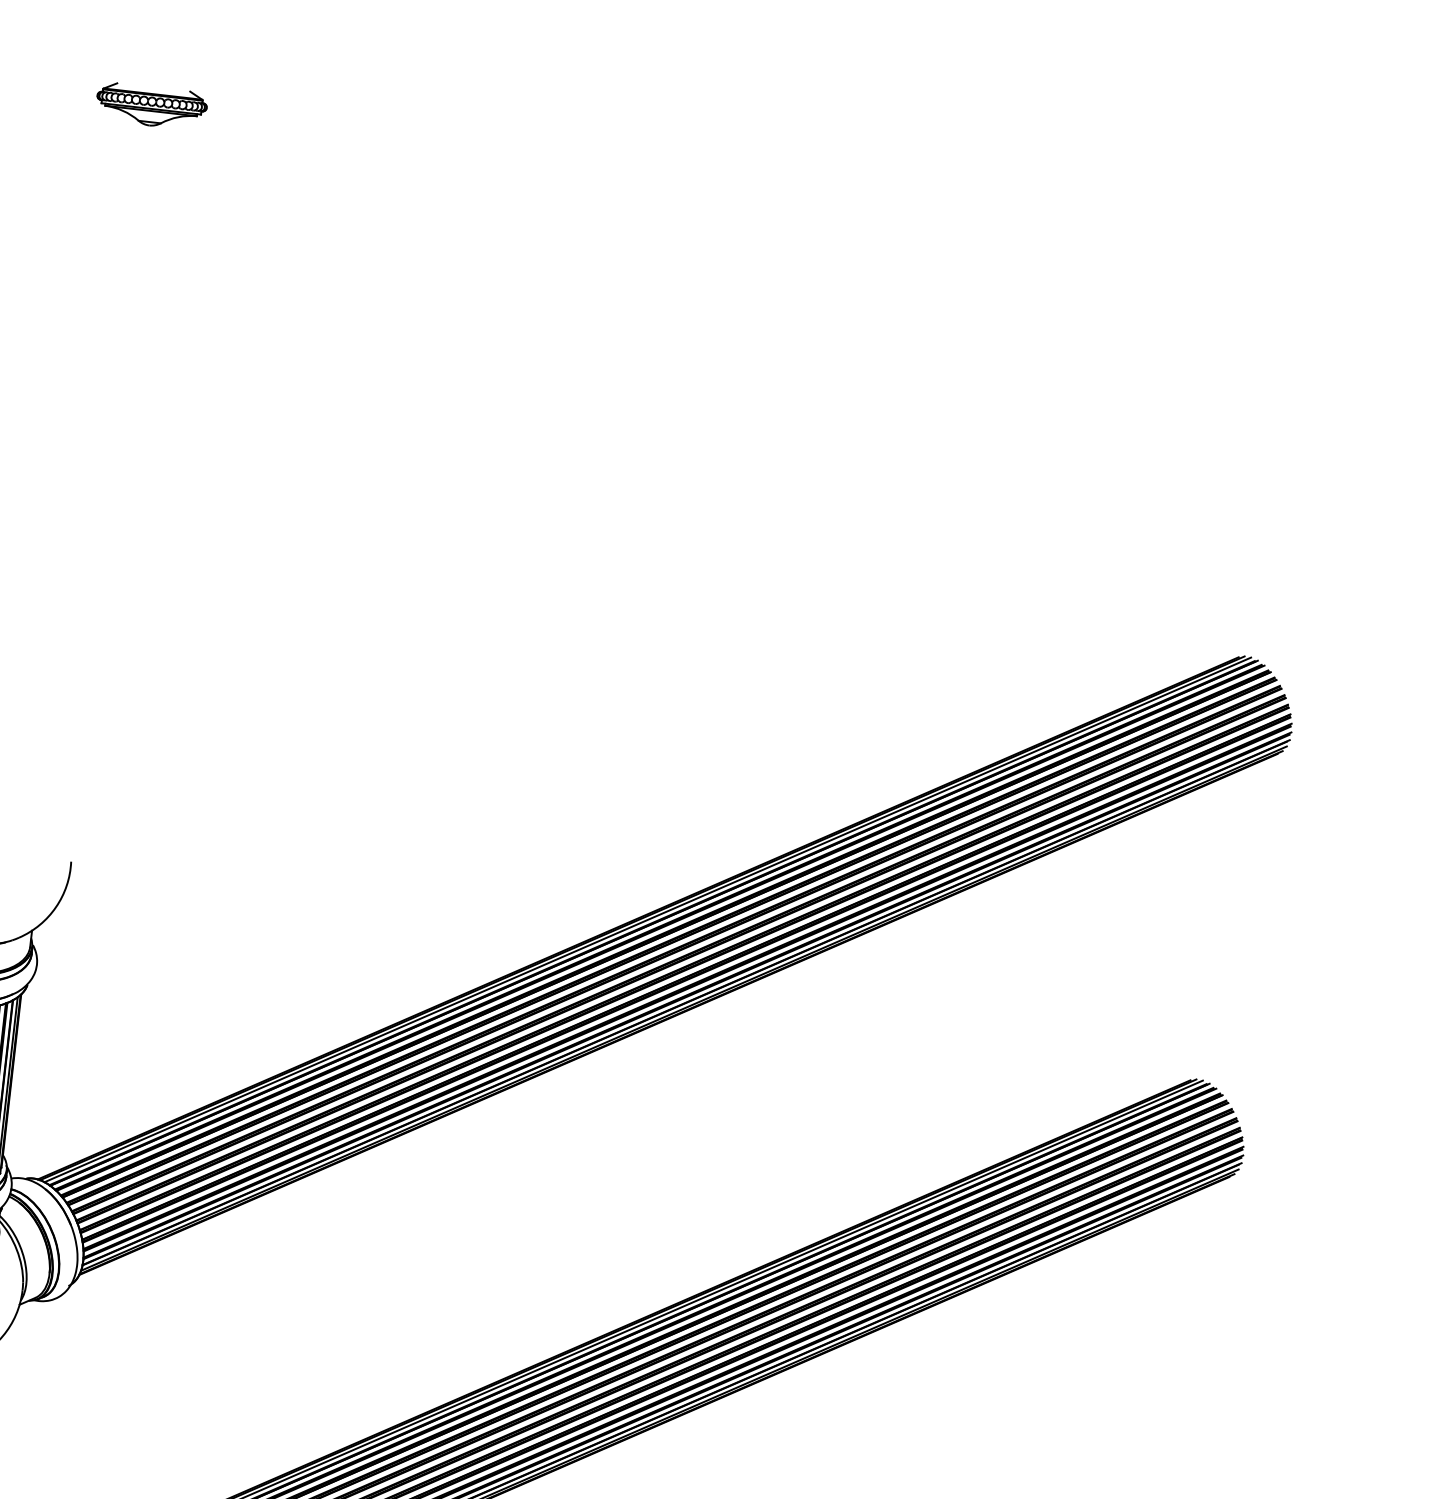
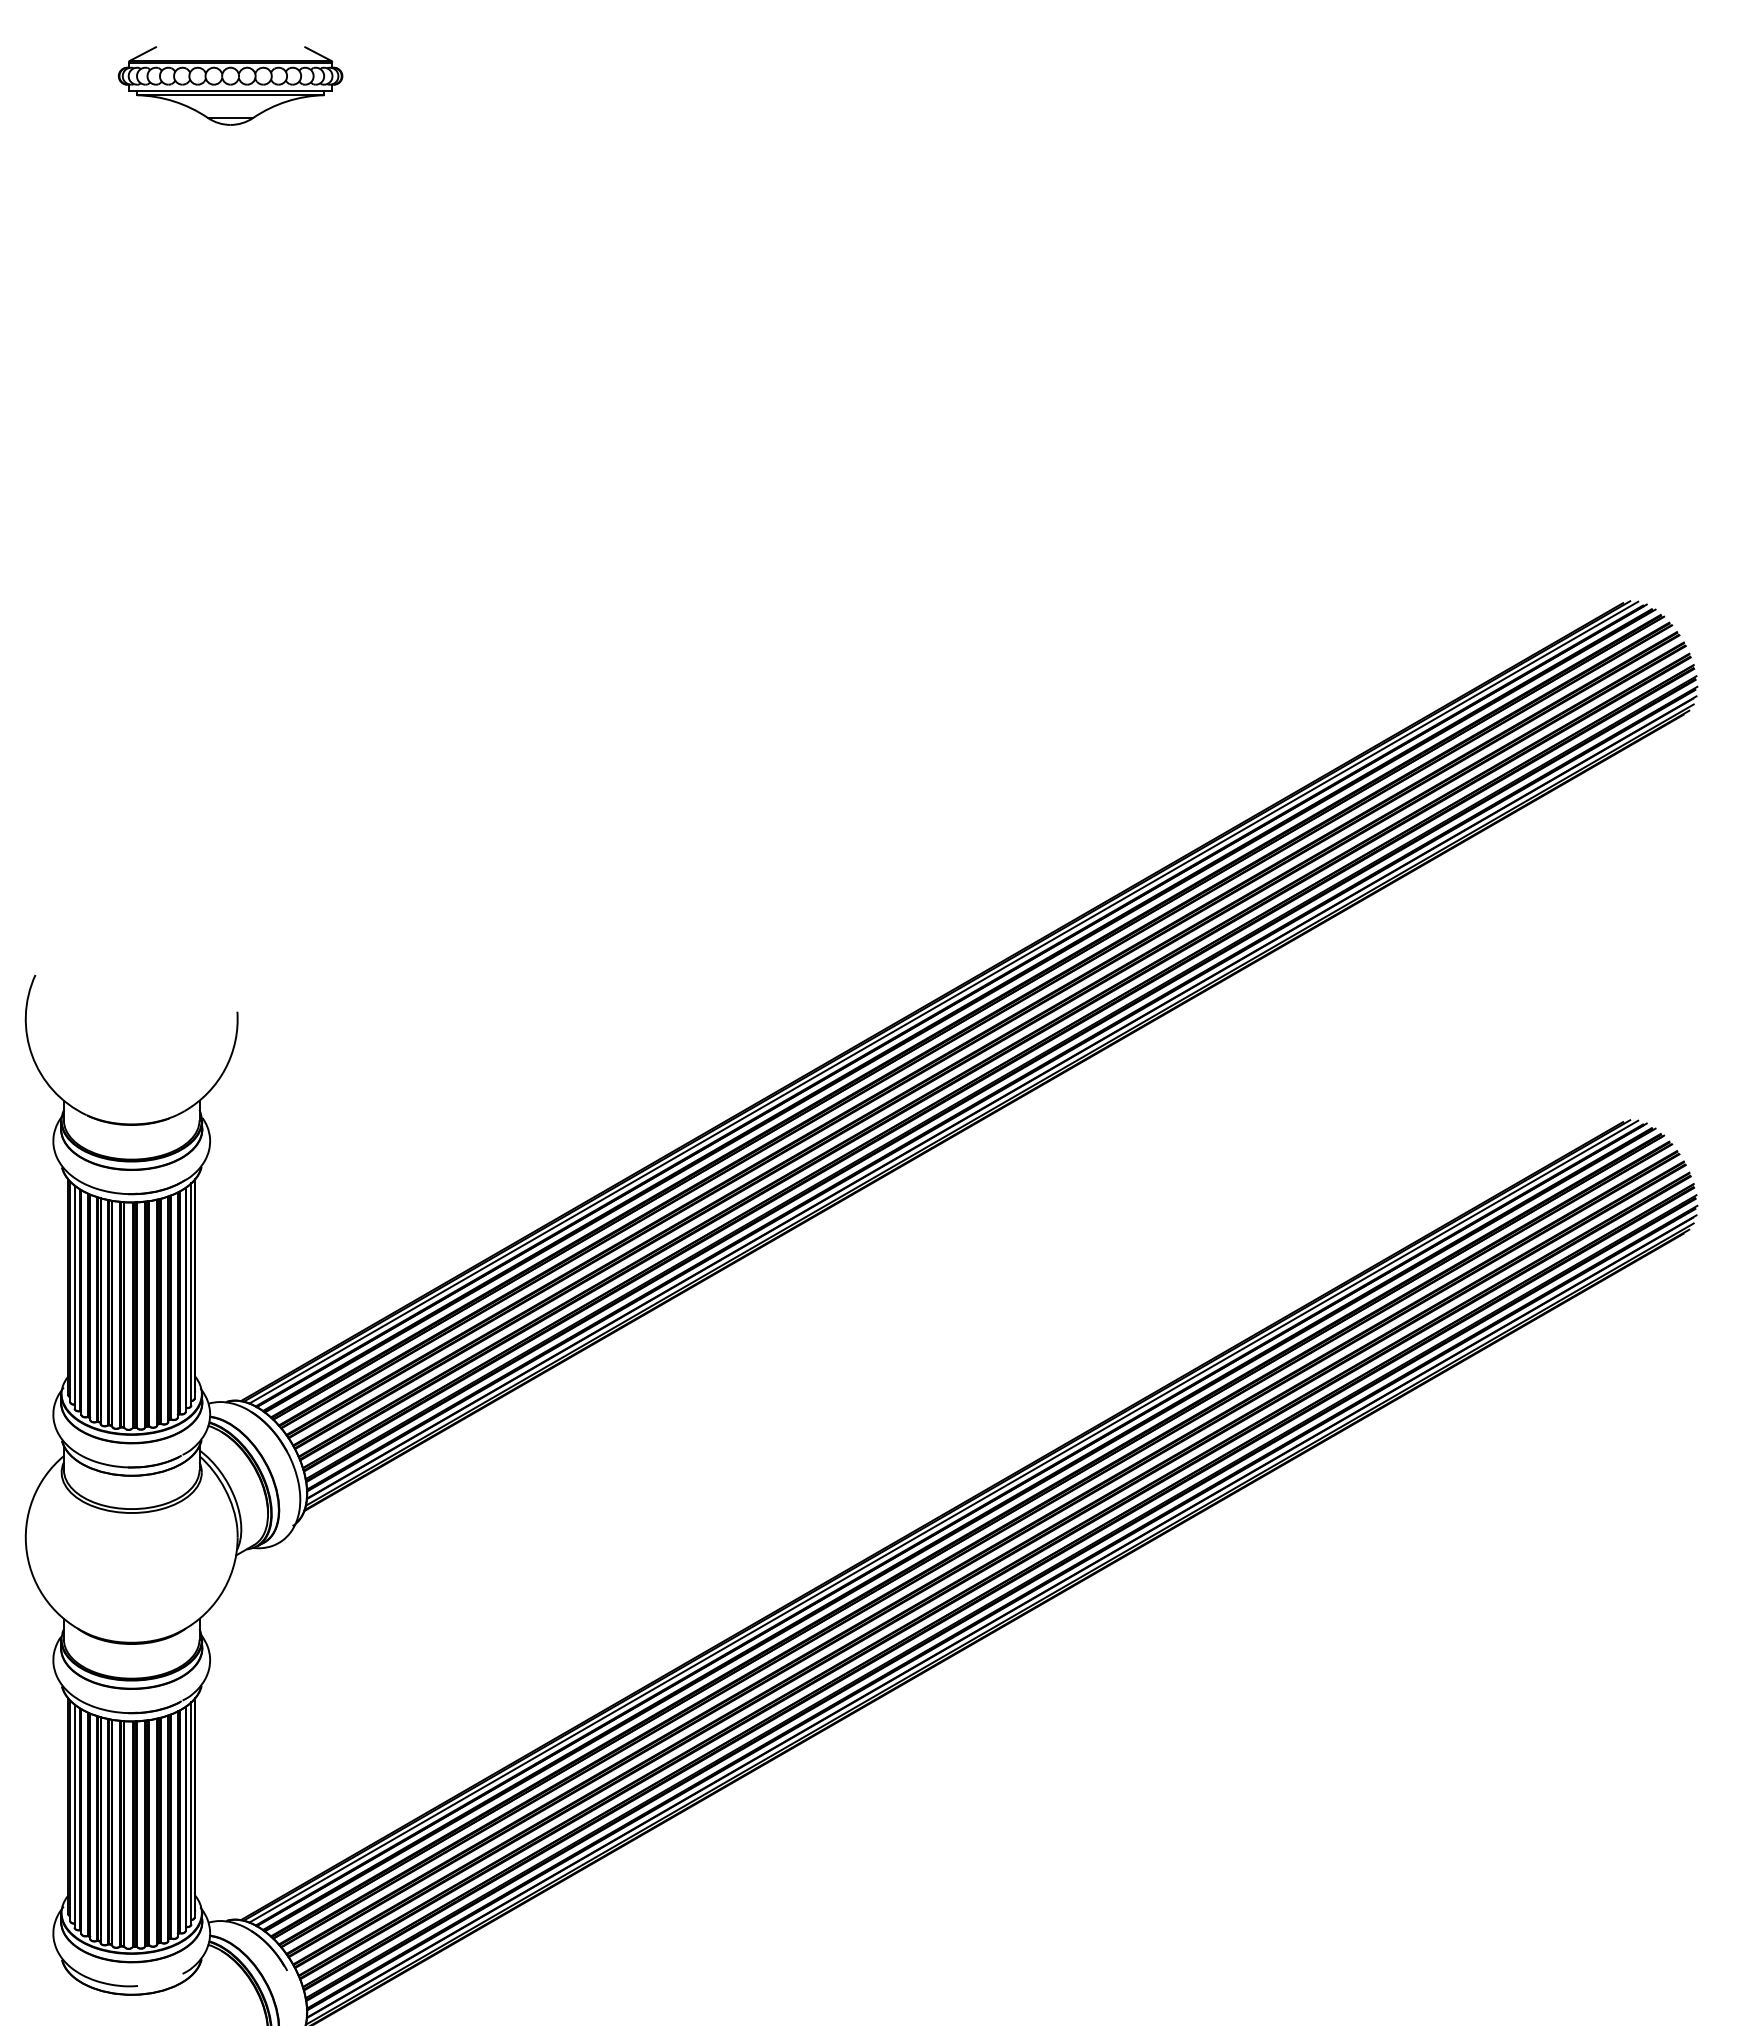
part: (151, 106) -> (230, 85), size x1.67

